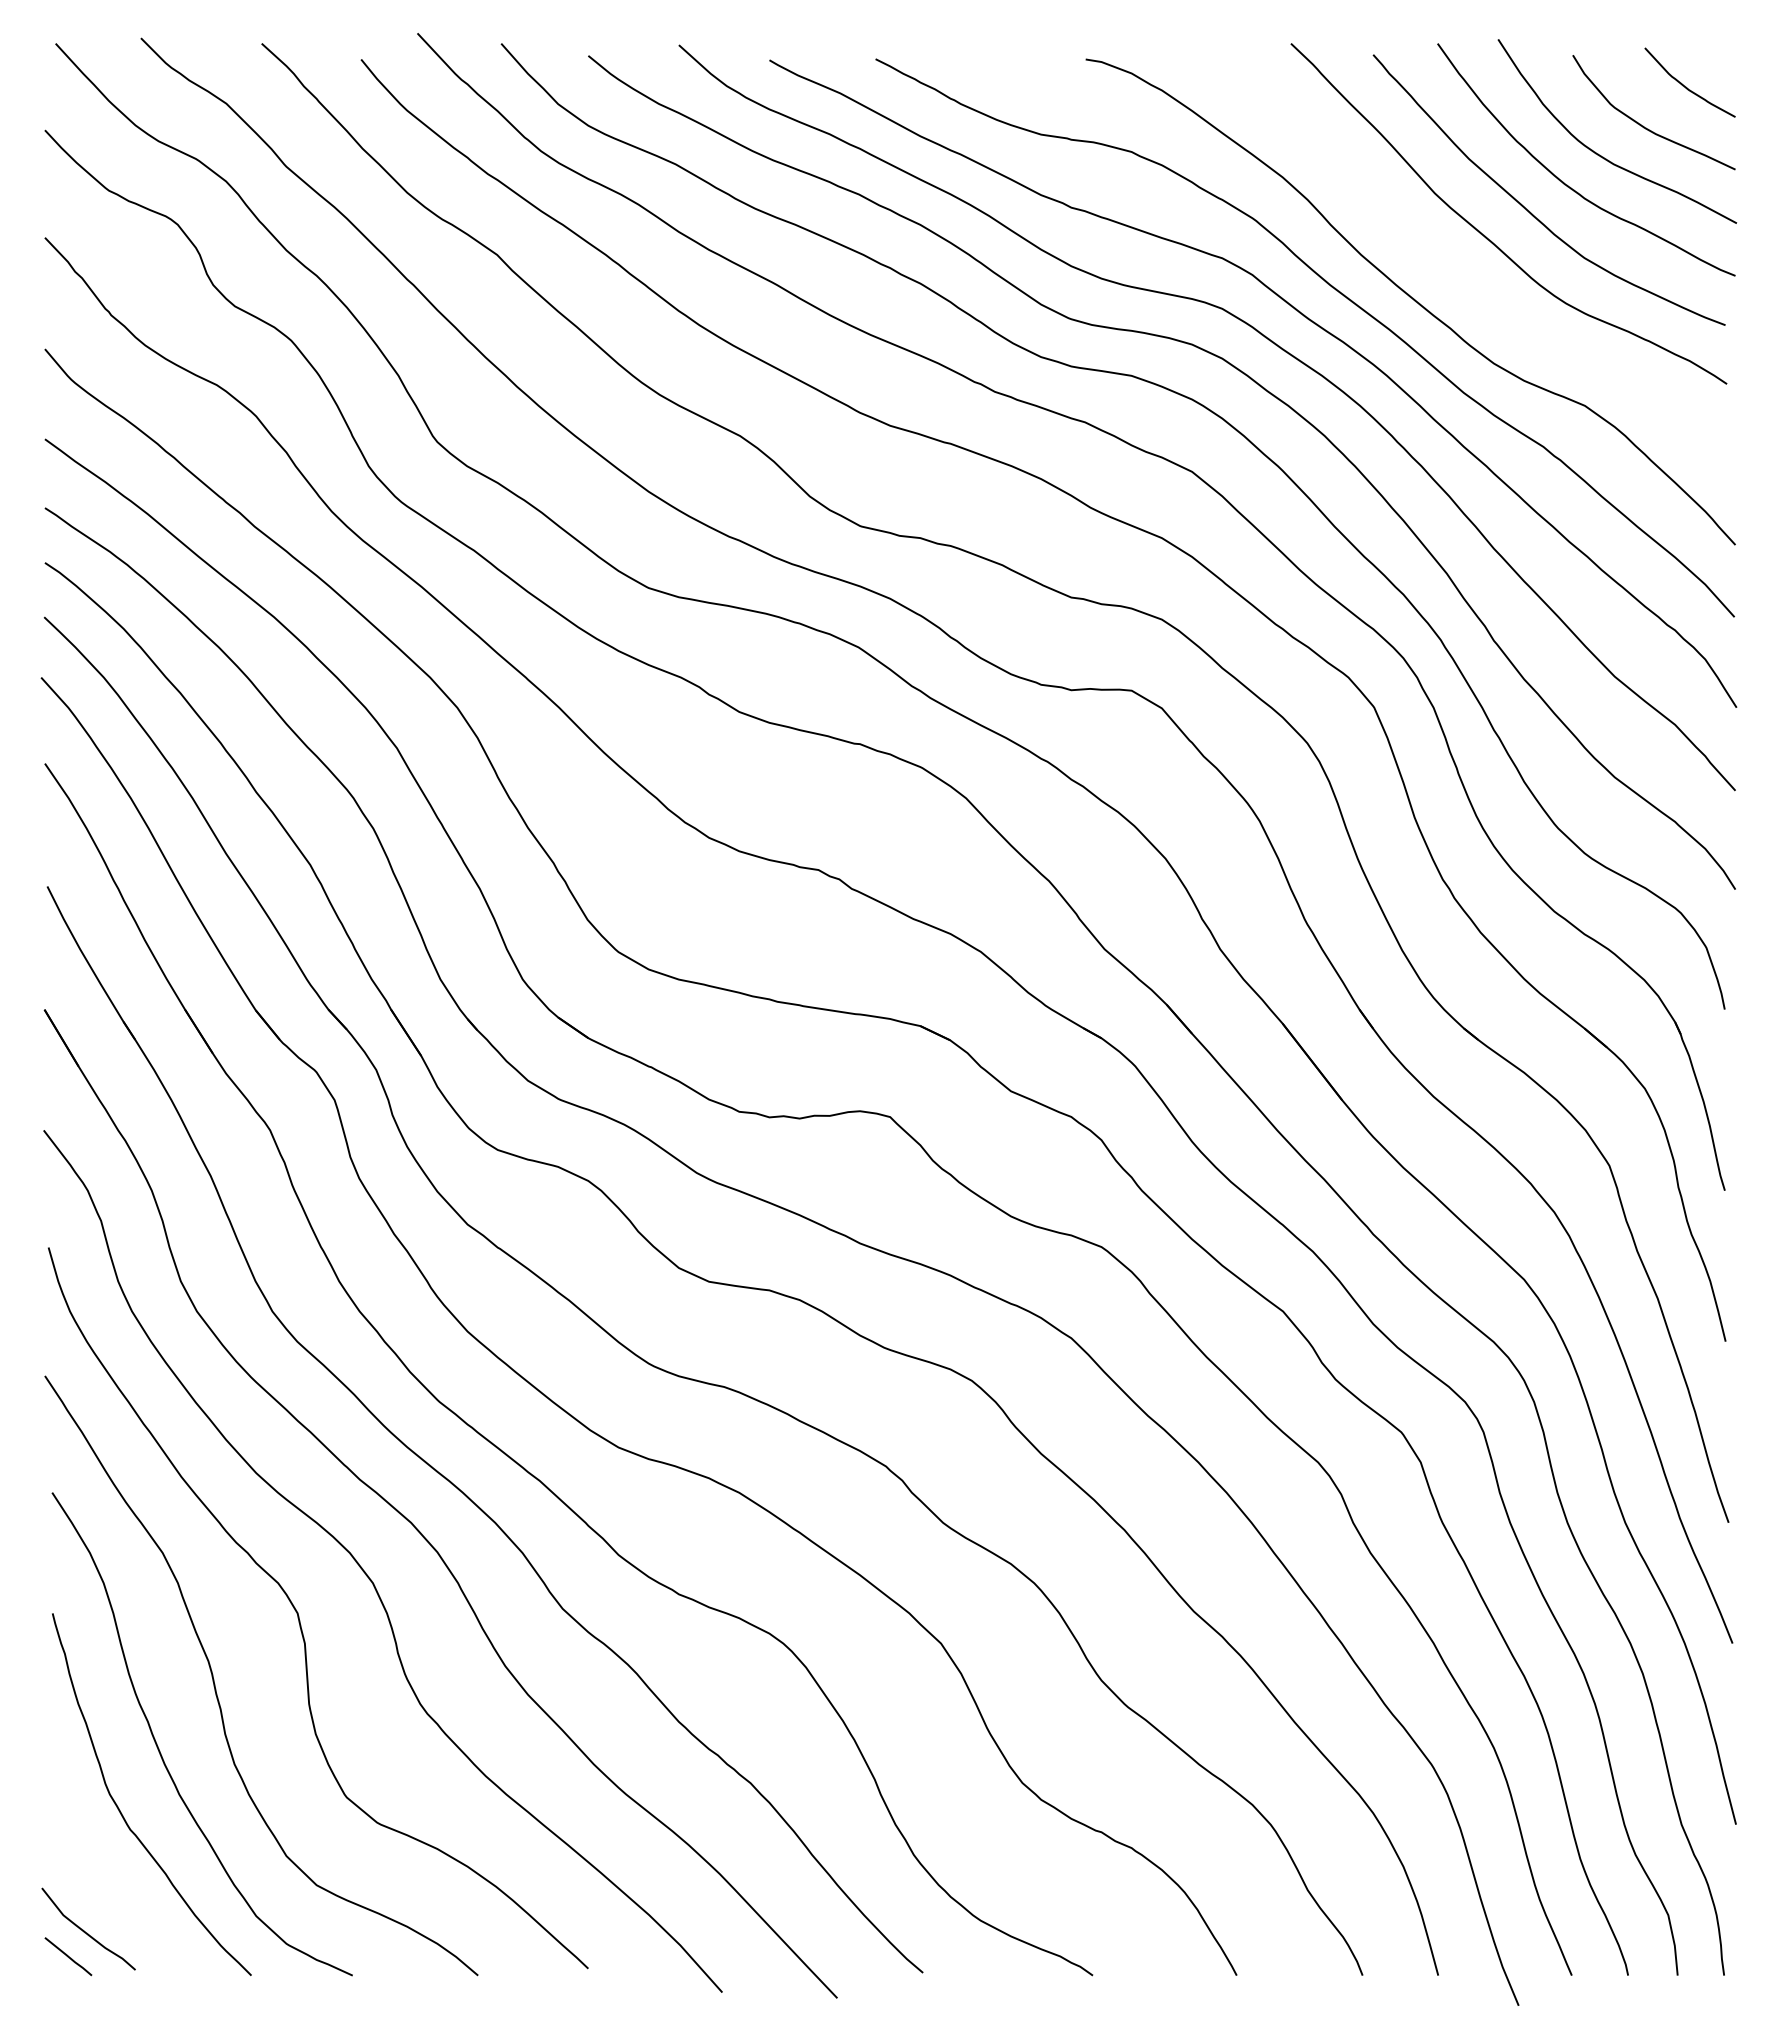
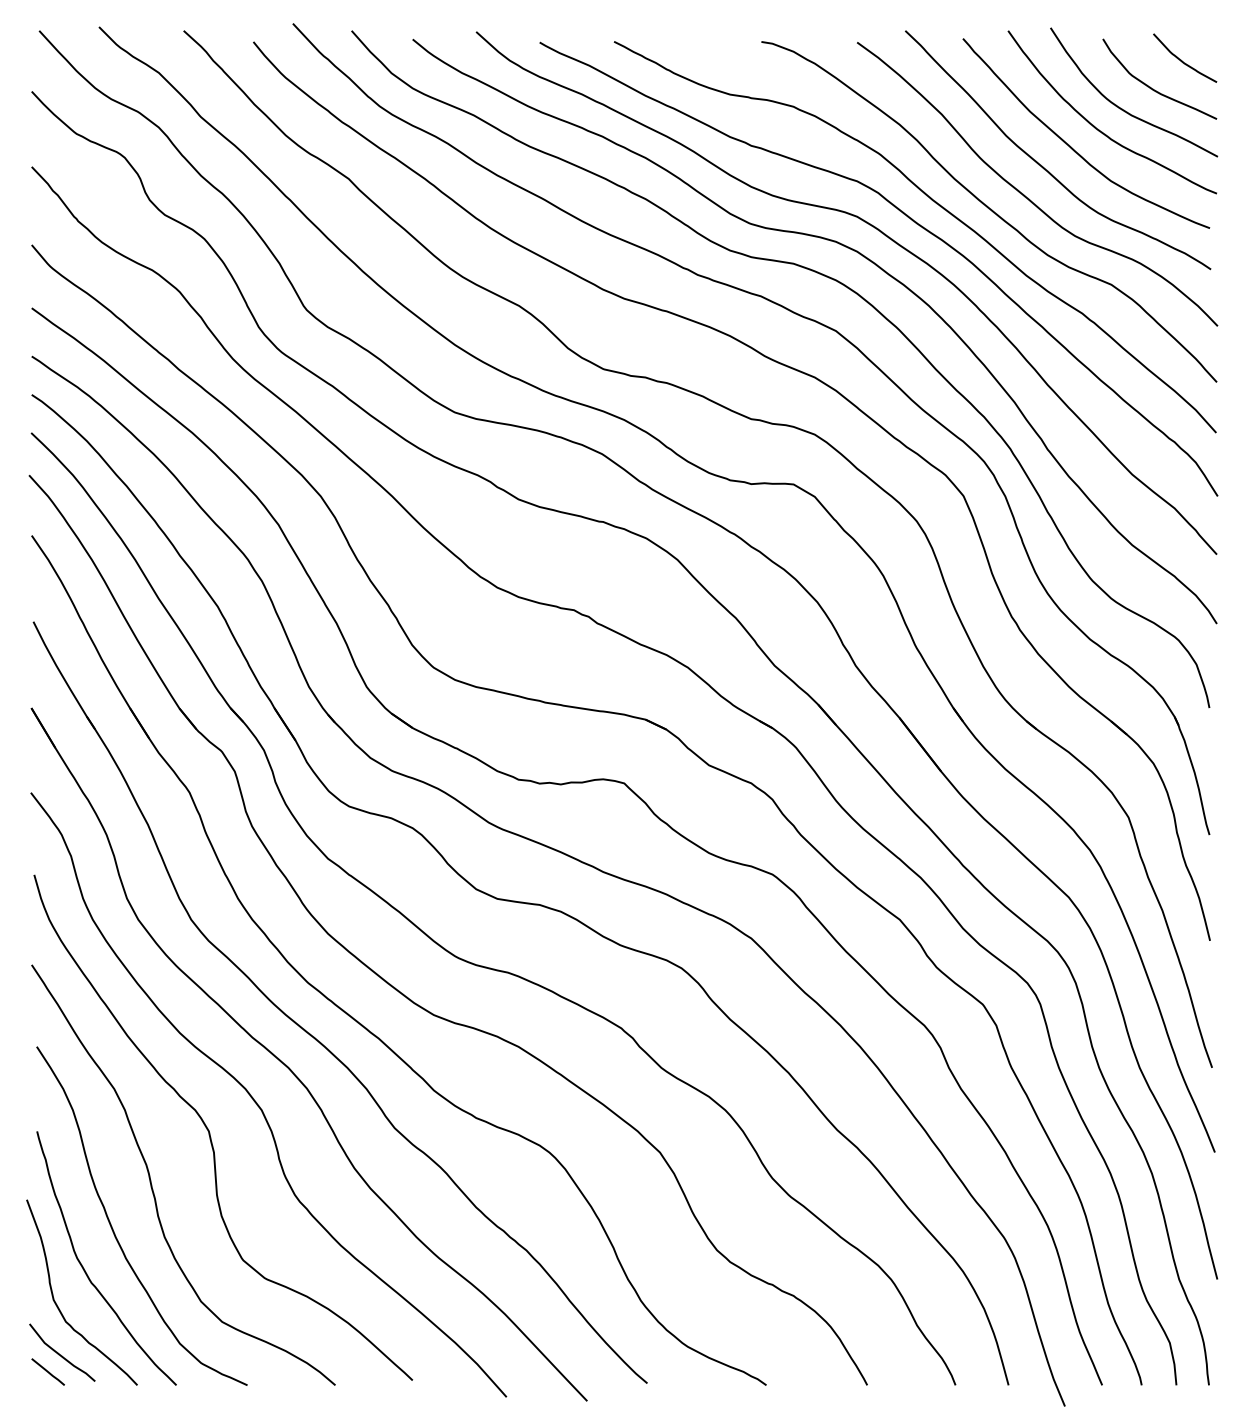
curve: (1464, 280) -> (1026, 196), added
curve: (82, 1862) -> (58, 1306), added

